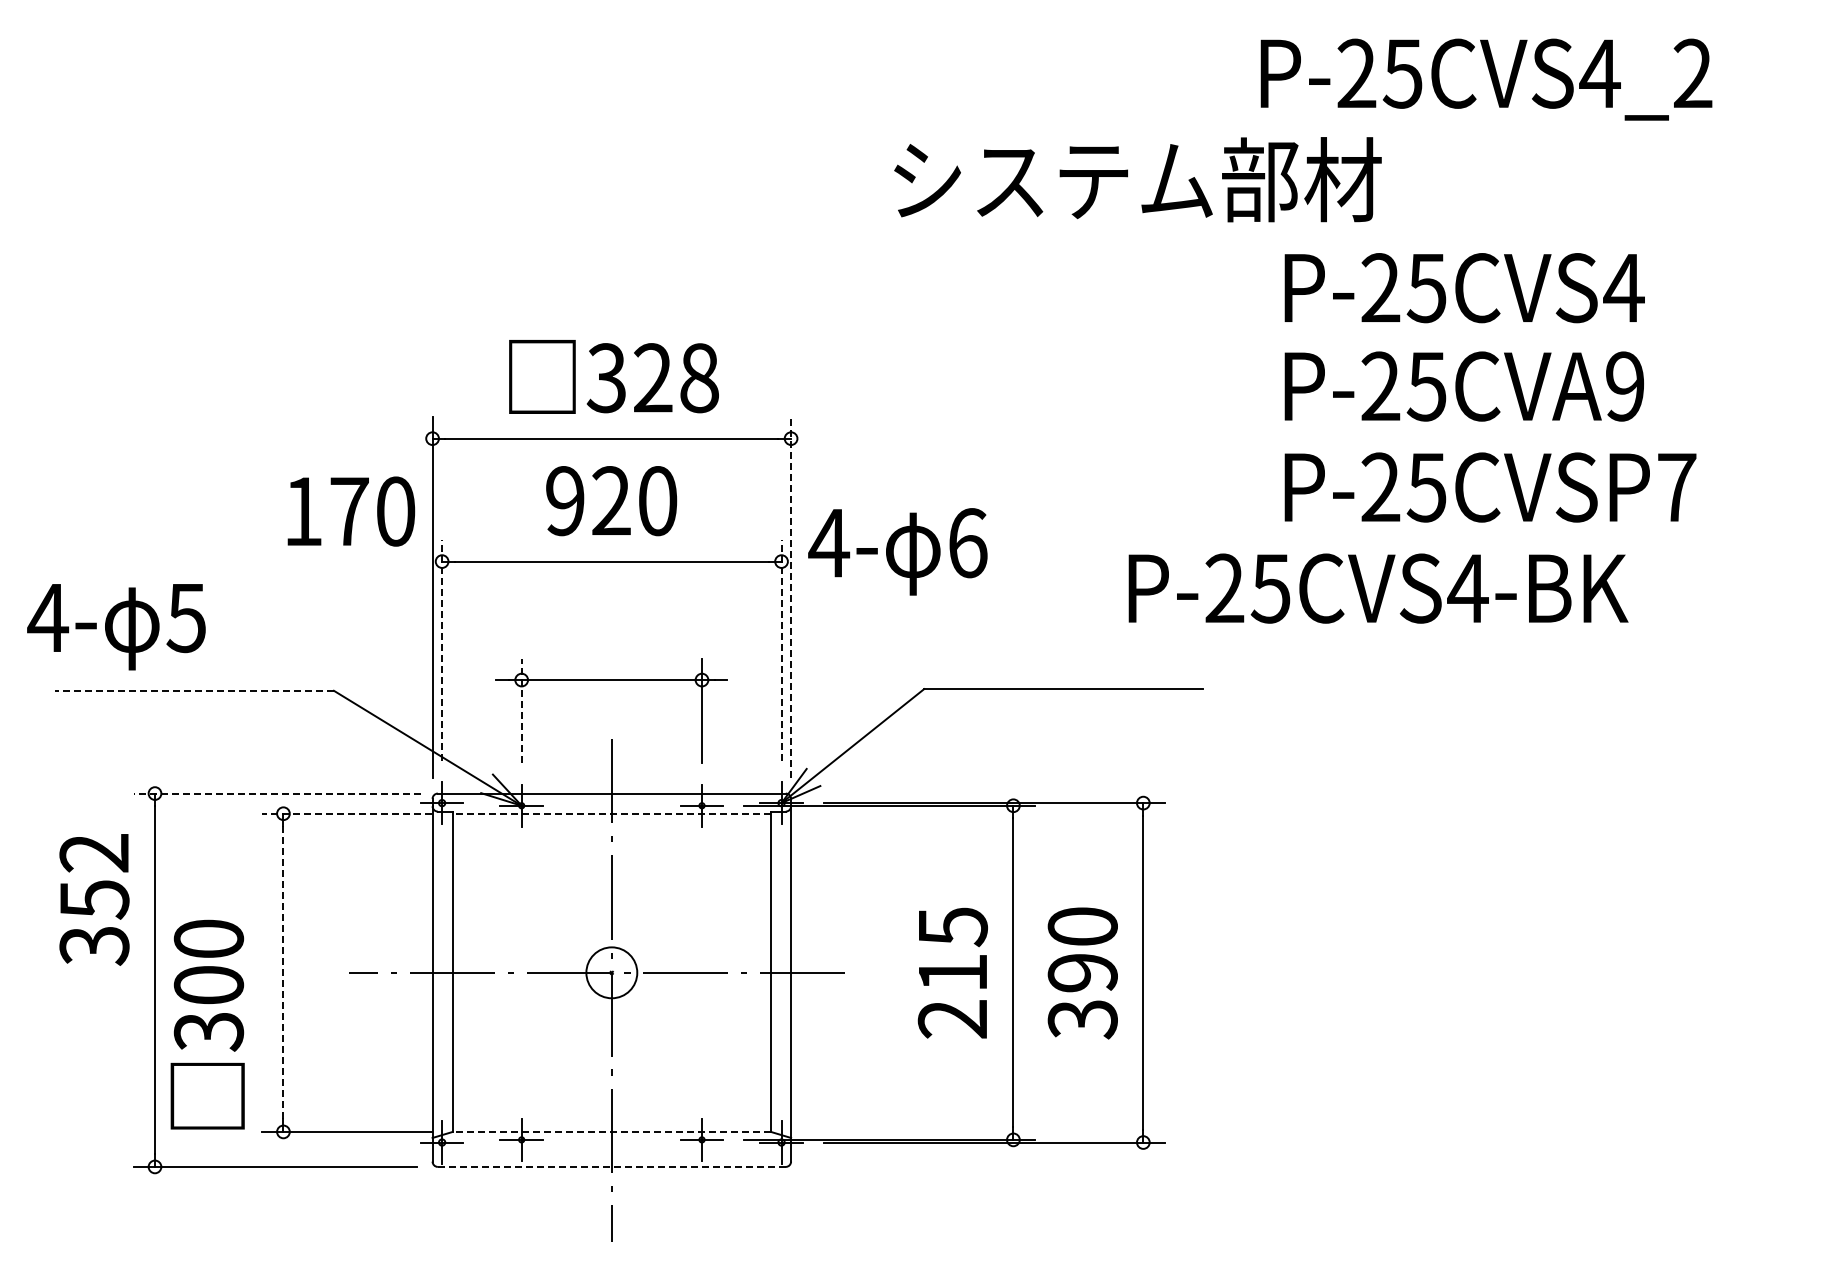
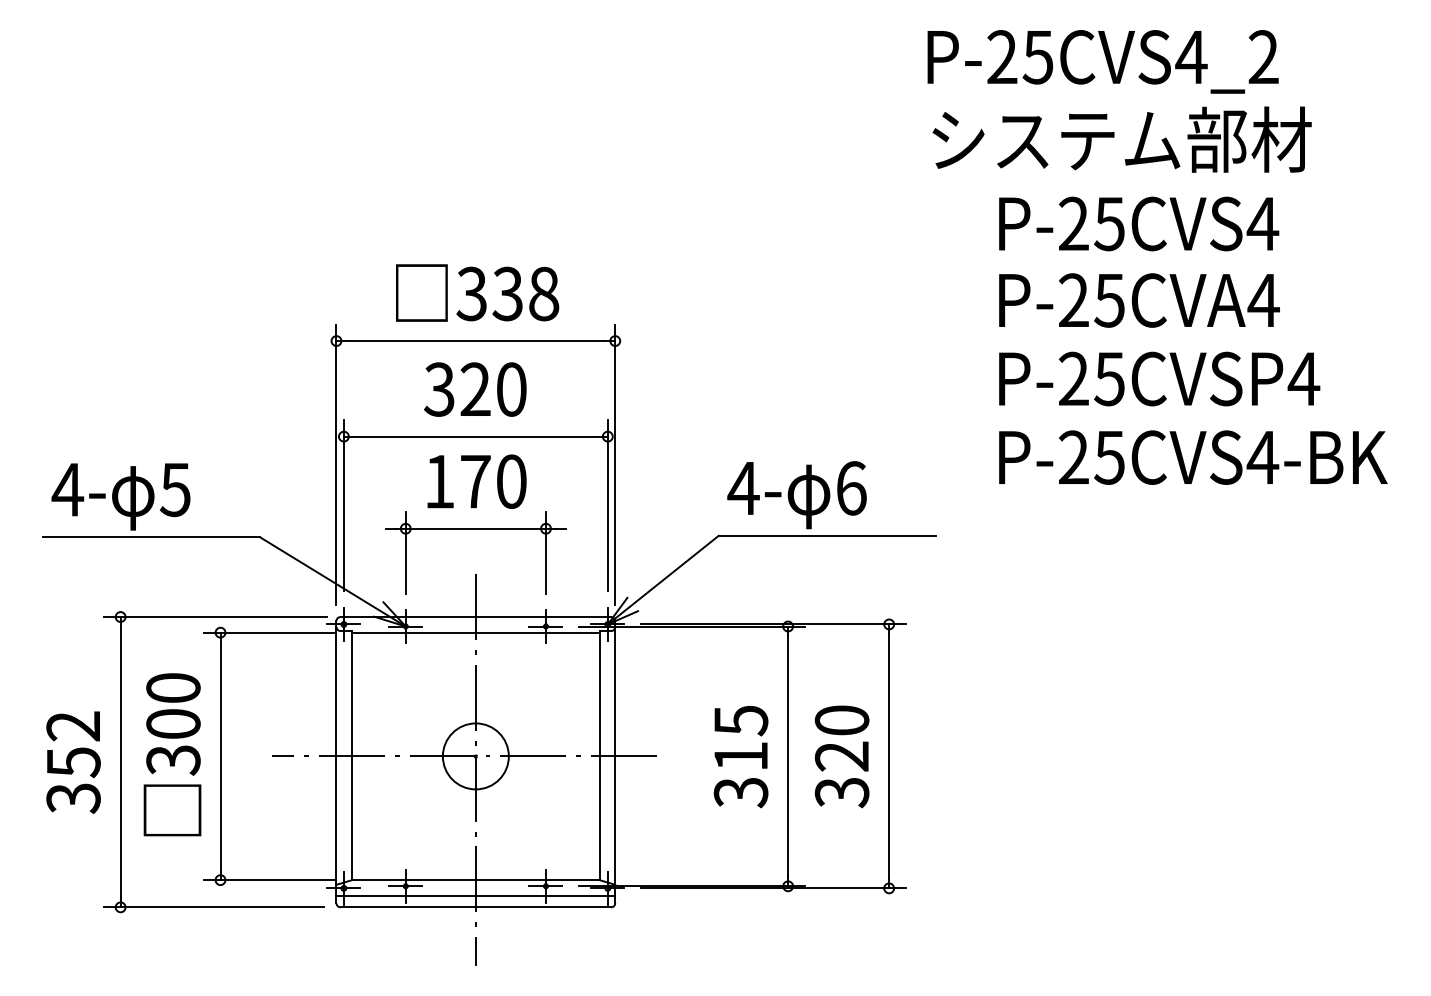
text: (1486, 79) -> (1103, 61), moved
text: (1137, 179) -> (1121, 139), moved
text: (652, 378) -> (507, 294), 328 -> 338
text: (1624, 386) -> (1263, 300), P-25CVA9 -> P-25CVA4
text: (1676, 487) -> (1303, 379), P-25CVSP7 -> P-25CVSP4
text: (564, 501) -> (439, 389), 920 -> 320
text: (351, 511) -> (477, 481), moved
text: (897, 551) -> (796, 494), moved
text: (1378, 588) -> (1193, 457), moved
line: (791, 597) -> (615, 464), dashed -> solid
text: (116, 627) -> (121, 497), moved
line: (442, 650) -> (344, 505), dashed -> solid
line: (781, 650) -> (607, 505), dashed -> solid
line: (194, 690) -> (151, 536), dashed -> solid
line: (521, 710) -> (405, 552), dashed -> solid
line: (277, 793) -> (215, 616), dashed -> solid
line: (346, 813) -> (269, 632), dashed -> solid
line: (611, 813) -> (475, 632), dashed -> solid
text: (94, 899) -> (73, 762), moved
circle: (611, 972) -> (475, 756), size x1.67
text: (1082, 972) -> (841, 756), 390 -> 320
line: (283, 973) -> (220, 756), dashed -> solid
text: (953, 1019) -> (741, 792), 215 -> 315
text: (207, 1024) -> (172, 754), moved
line: (611, 1131) -> (475, 879), dashed -> solid
line: (611, 1152) -> (475, 896), added
line: (611, 1166) -> (475, 907), dashed -> solid

